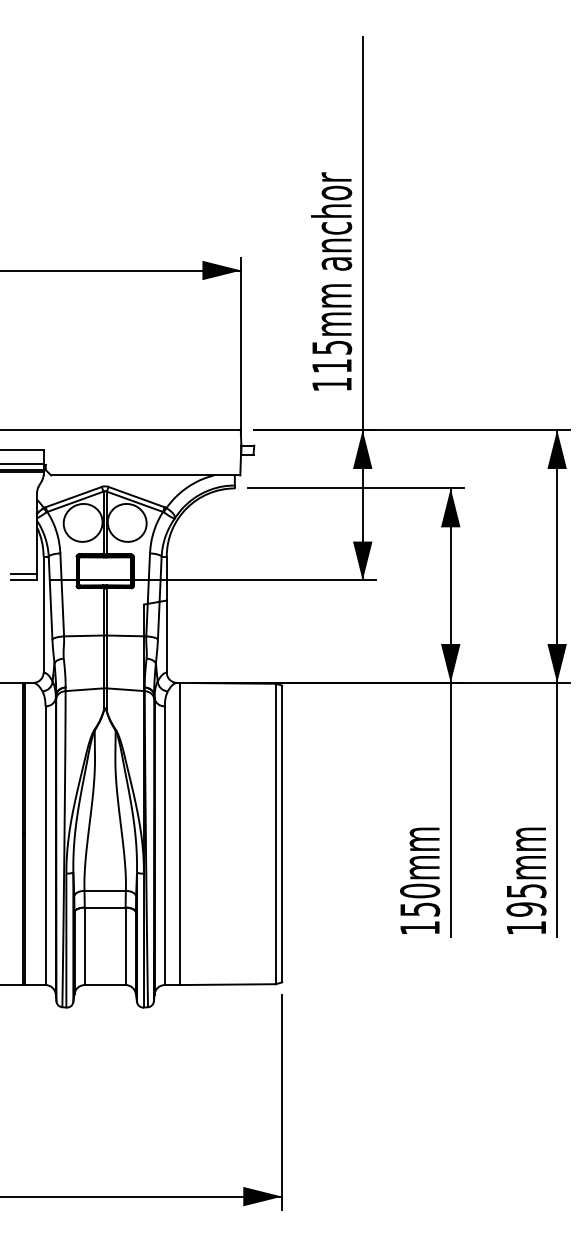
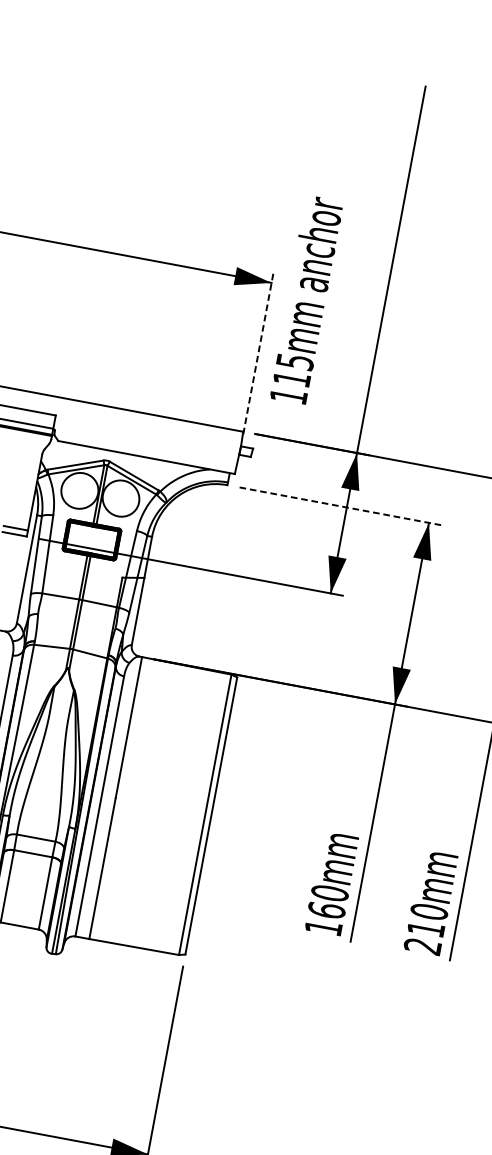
text: (331, 281) -> (306, 300), moved
line: (241, 345) -> (258, 352), solid -> dashed
line: (355, 488) -> (340, 506), solid -> dashed
text: (420, 909) -> (327, 910), 150mm -> 160mm
text: (526, 909) -> (426, 929), 195mm -> 210mm

